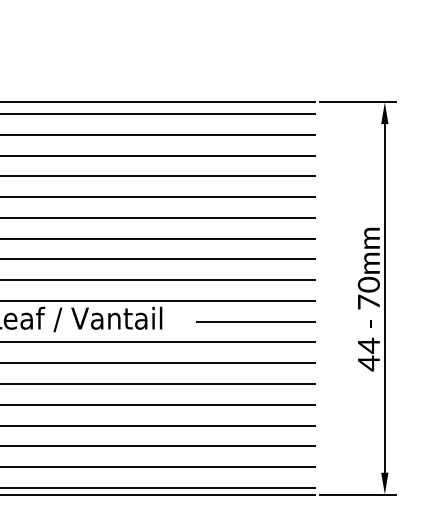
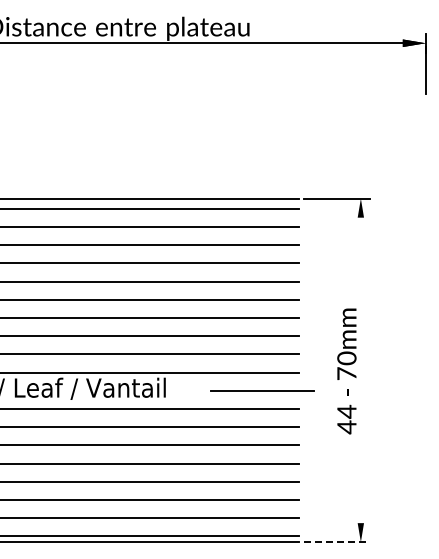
line: (384, 298) -> (360, 370), removed
line: (255, 321) -> (262, 390), moved
line: (358, 494) -> (337, 542), solid -> dashed

